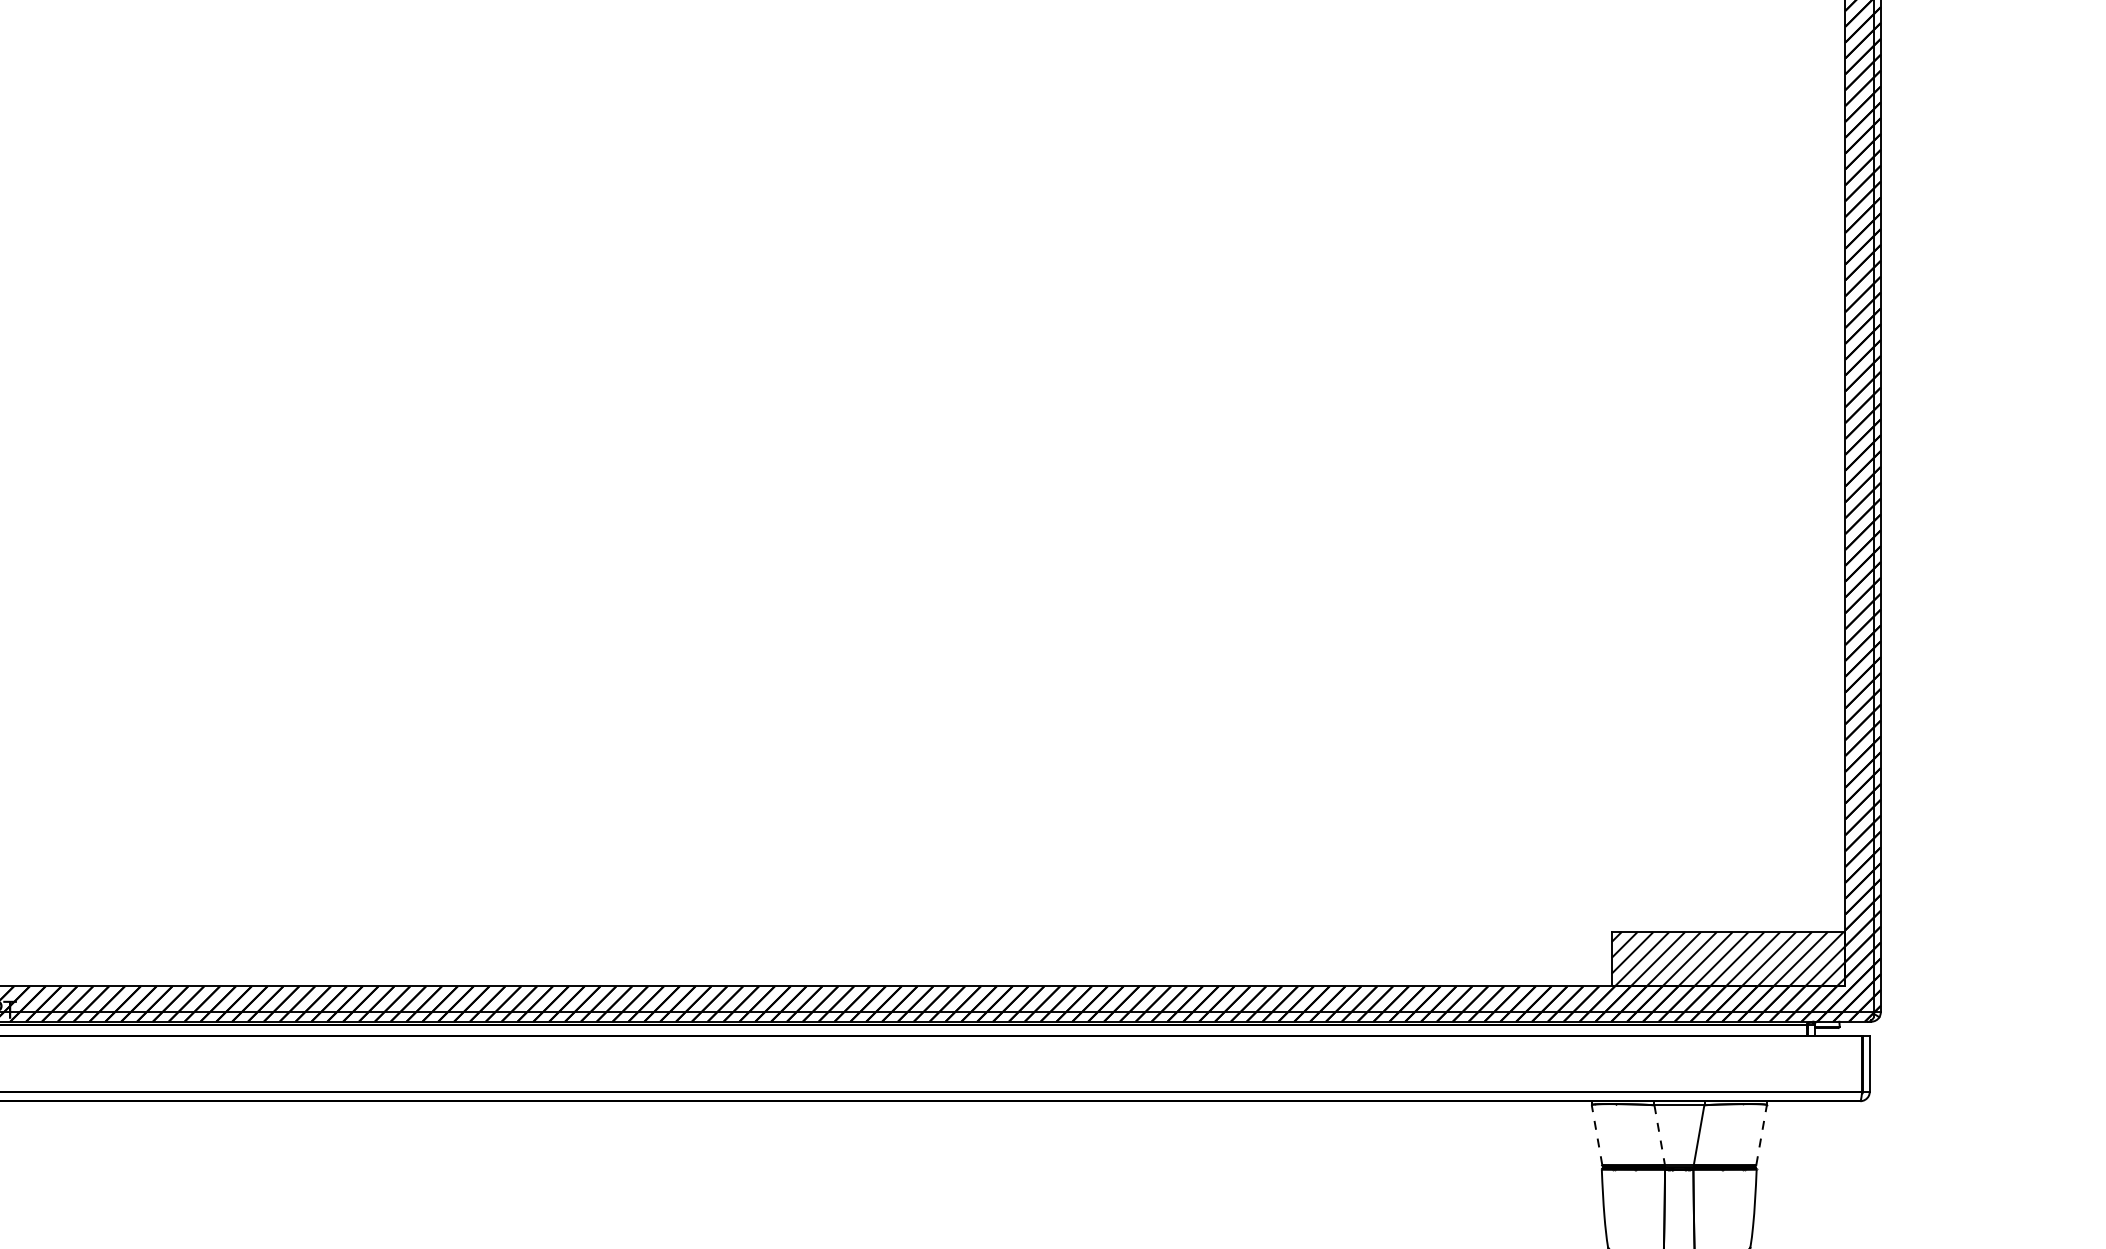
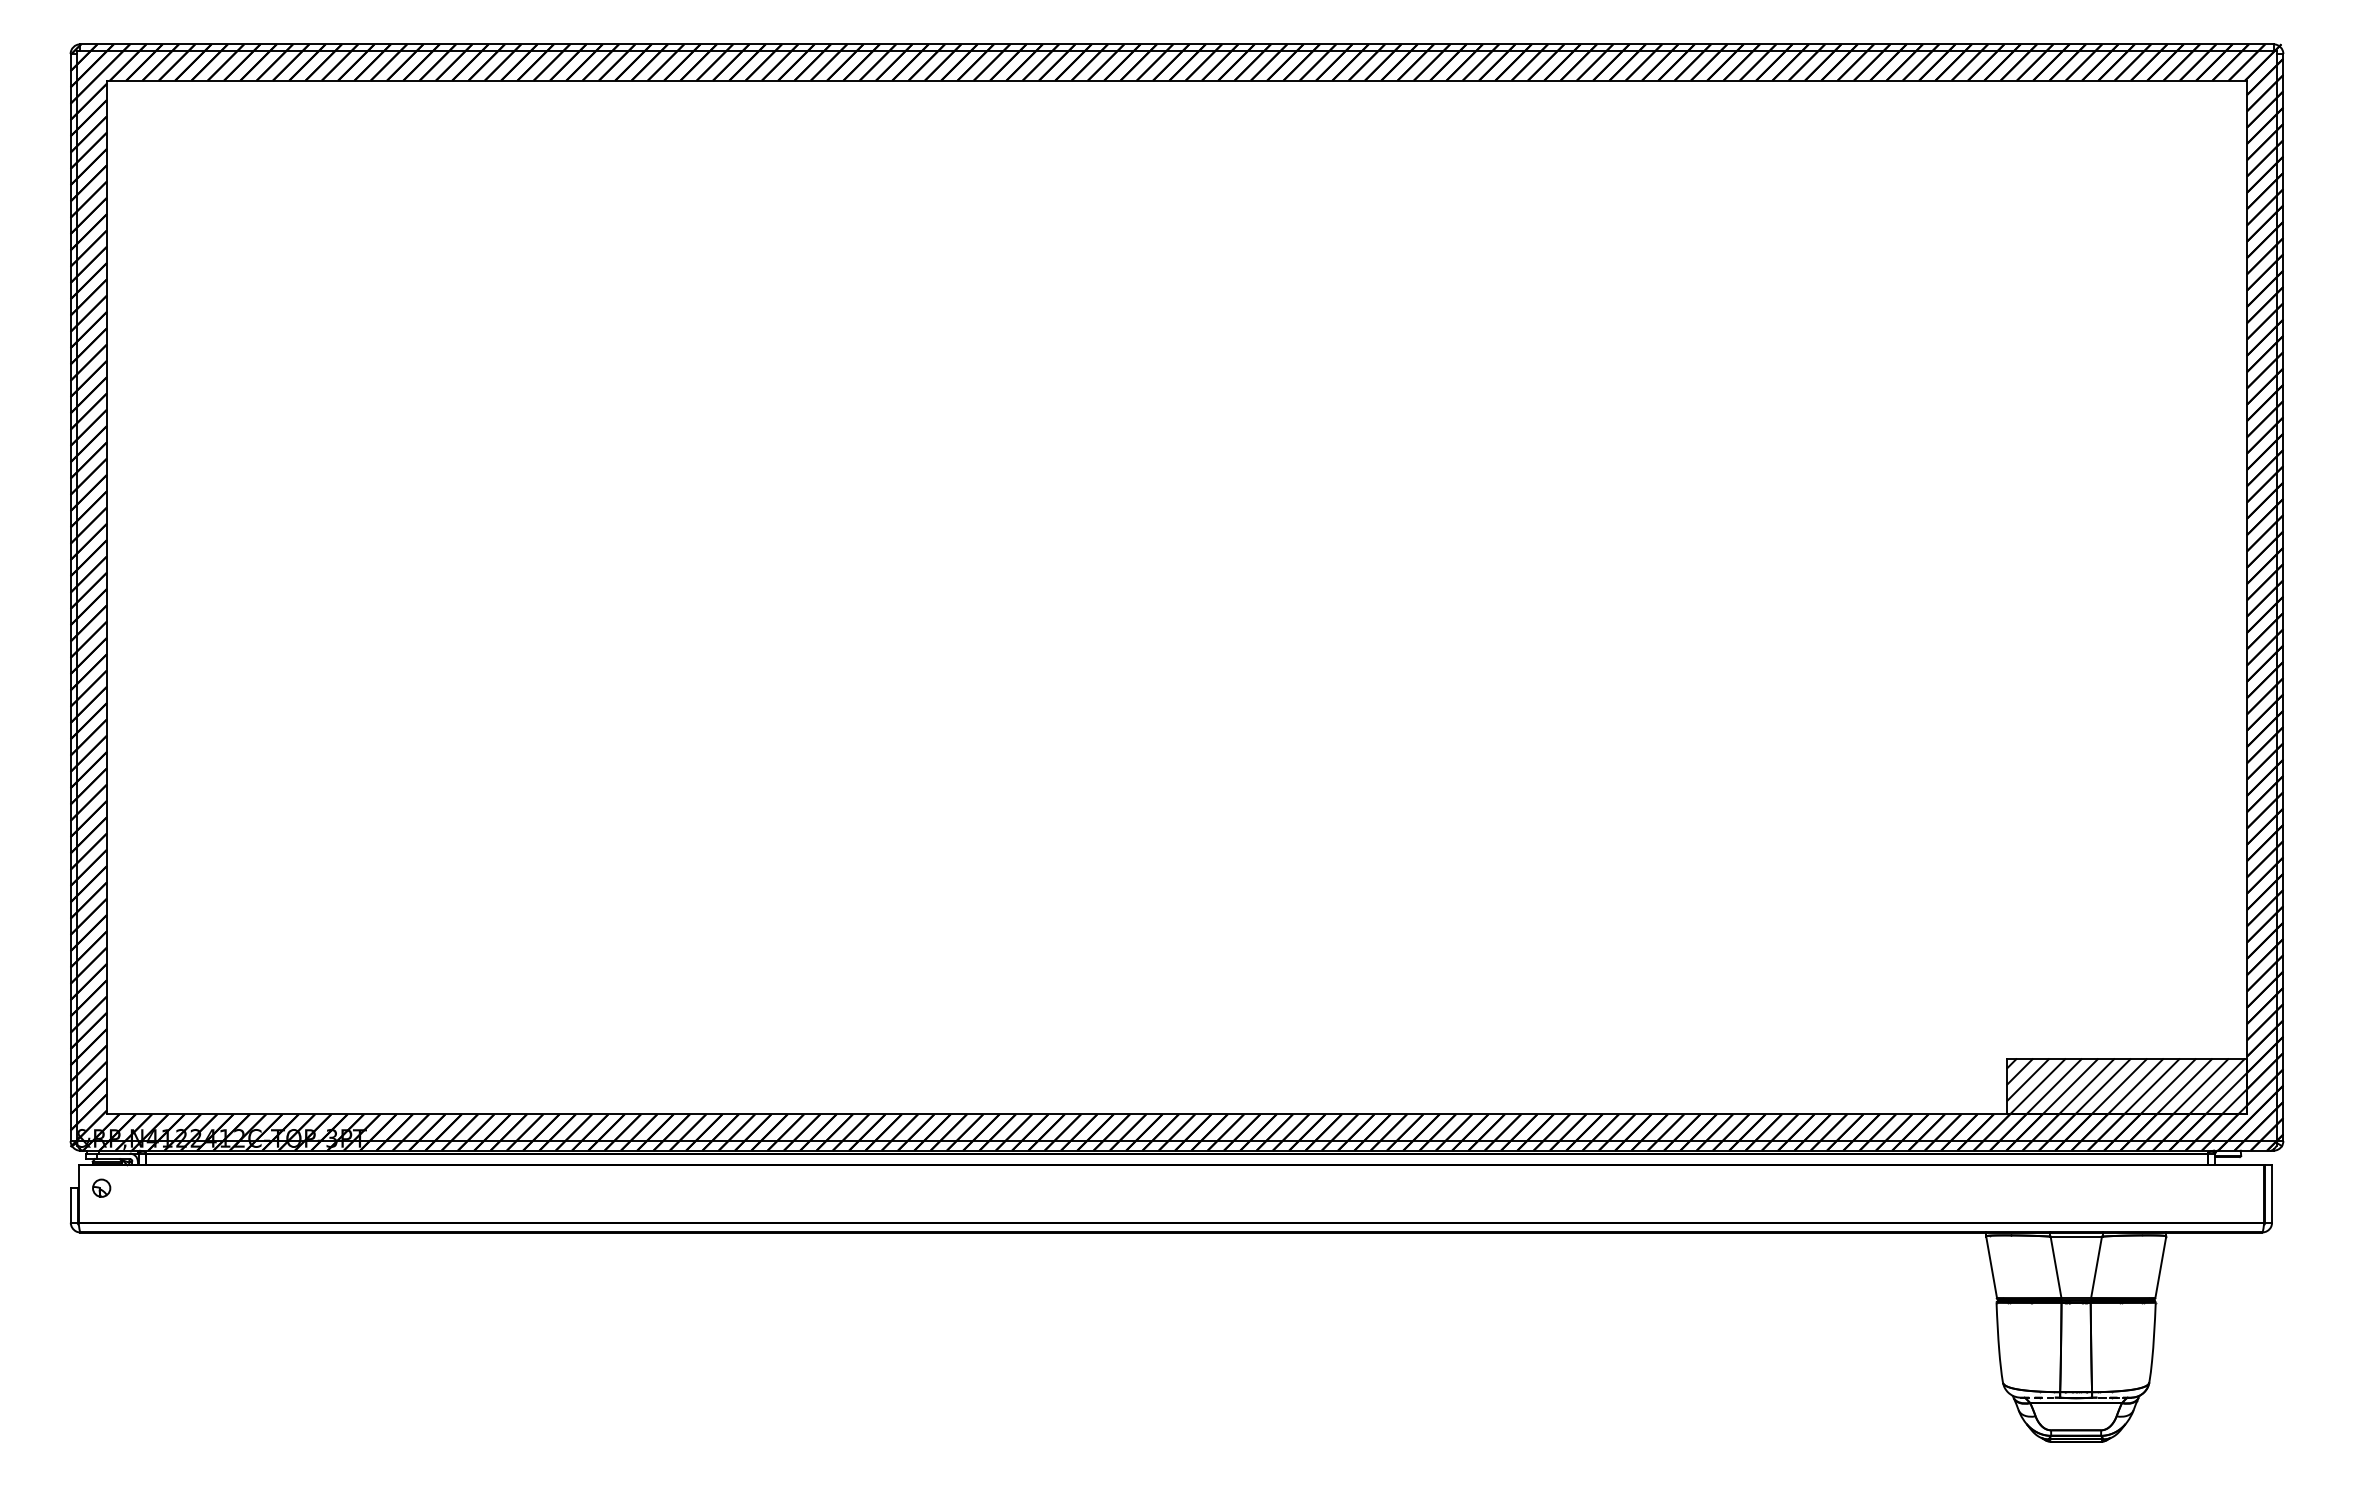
line: (1596, 1134) -> (1991, 1266), dashed -> solid
line: (1761, 1134) -> (2160, 1266), dashed -> solid
line: (1660, 1135) -> (2056, 1267), dashed -> solid

